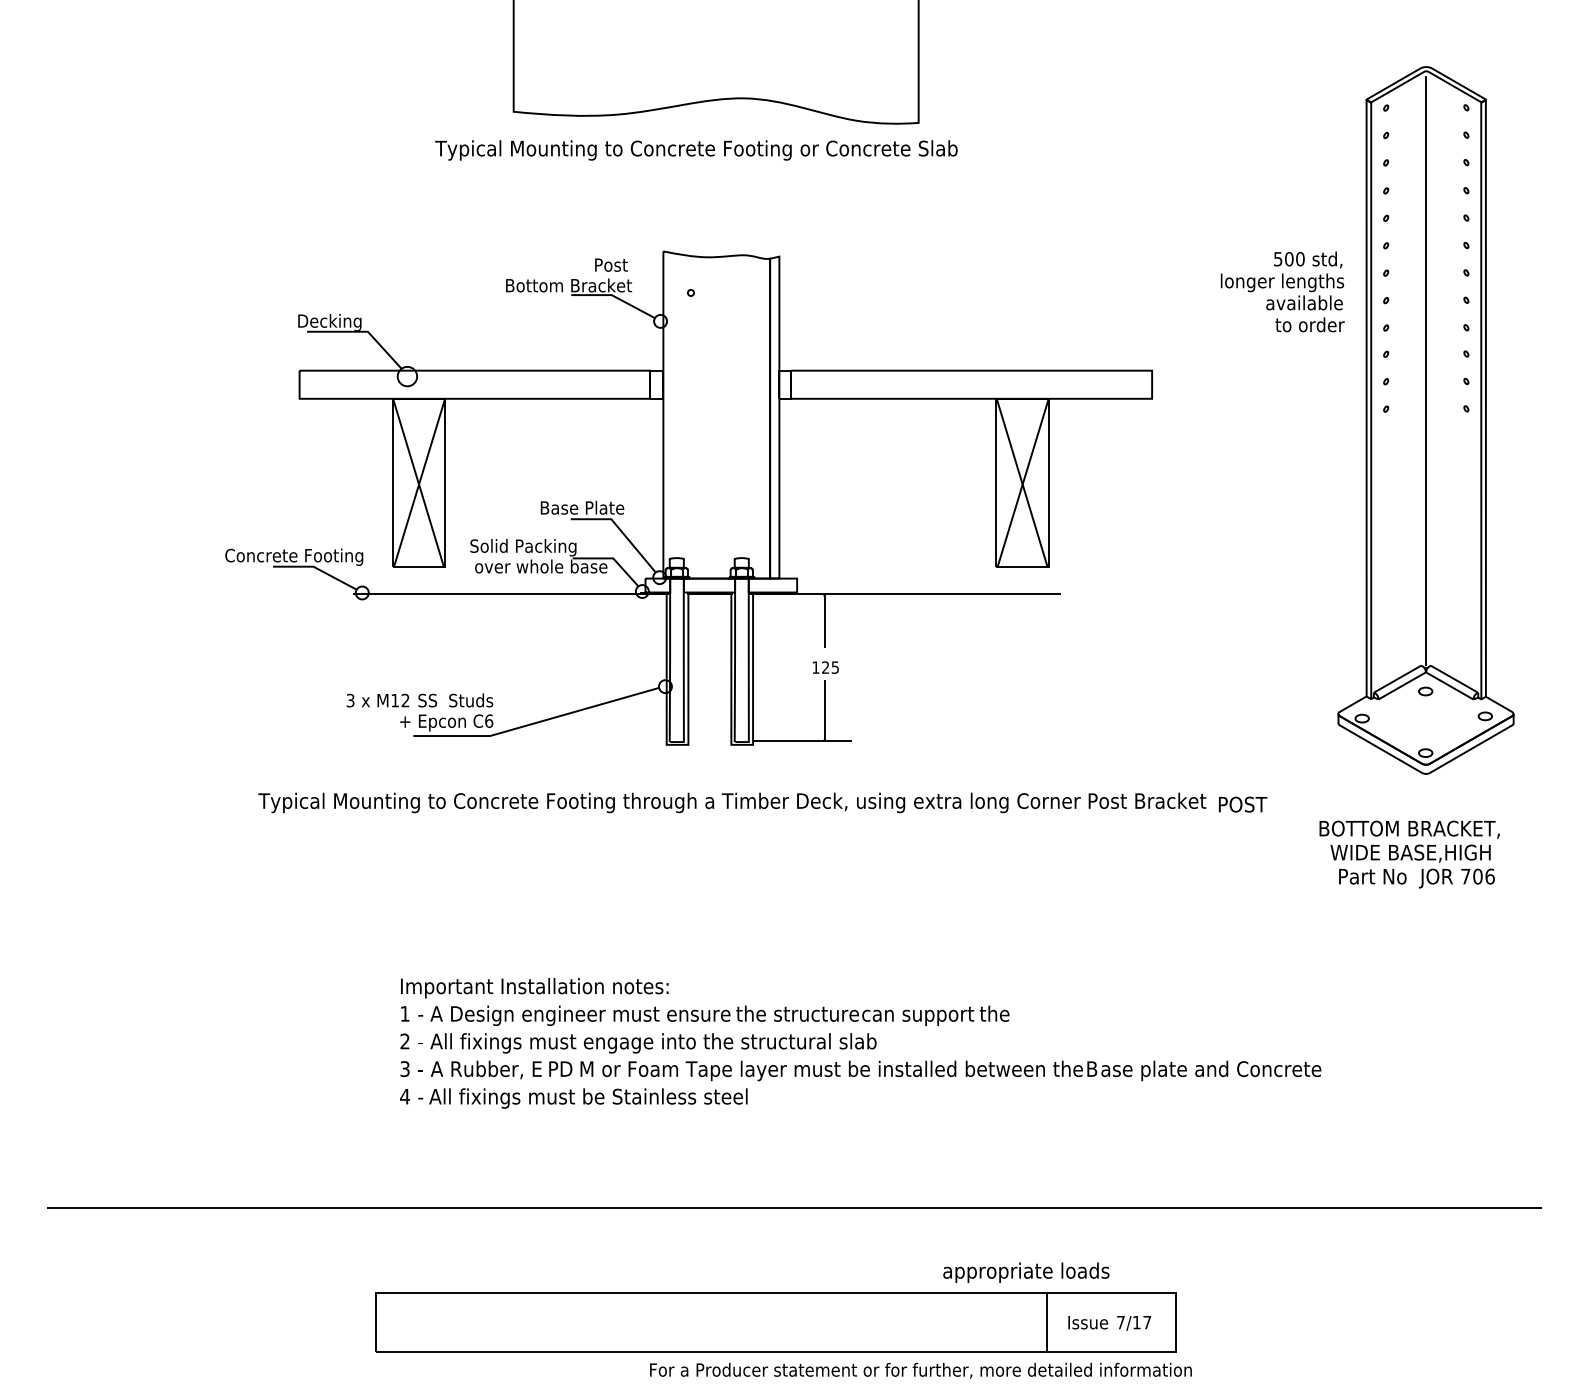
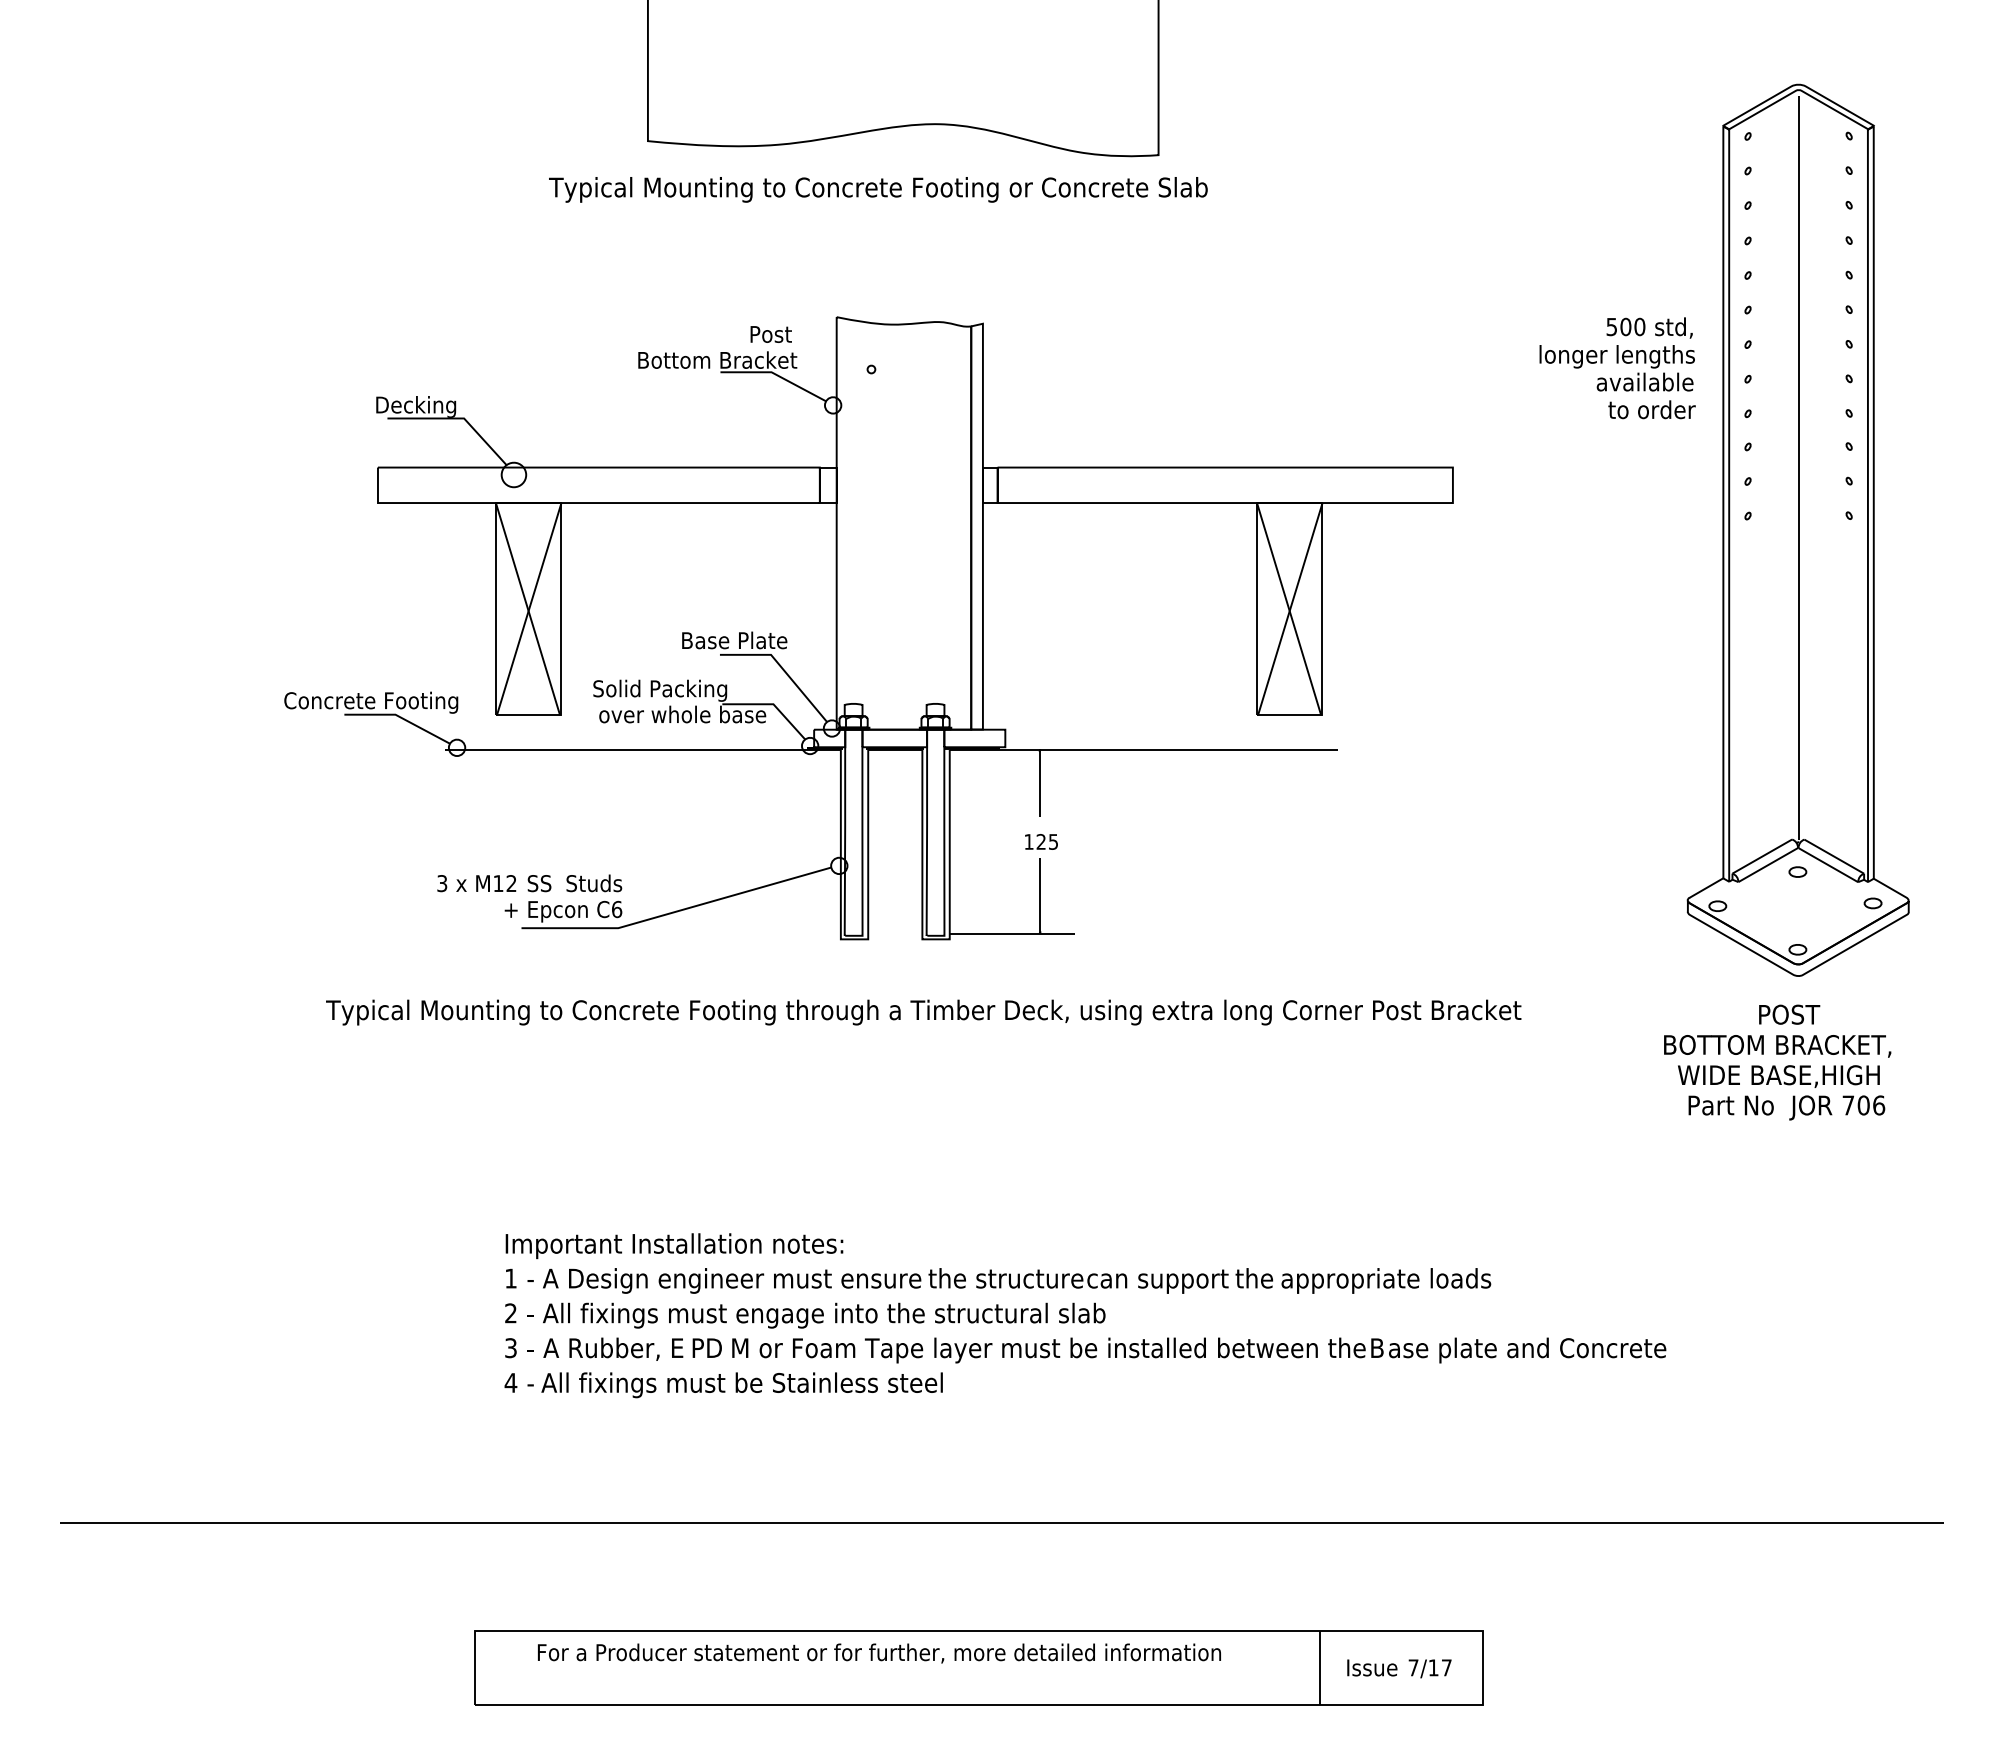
text: (1242, 804) -> (1789, 1014), moved
text: (1026, 1272) -> (1386, 1280), moved
text: (920, 1370) -> (879, 1653), moved

